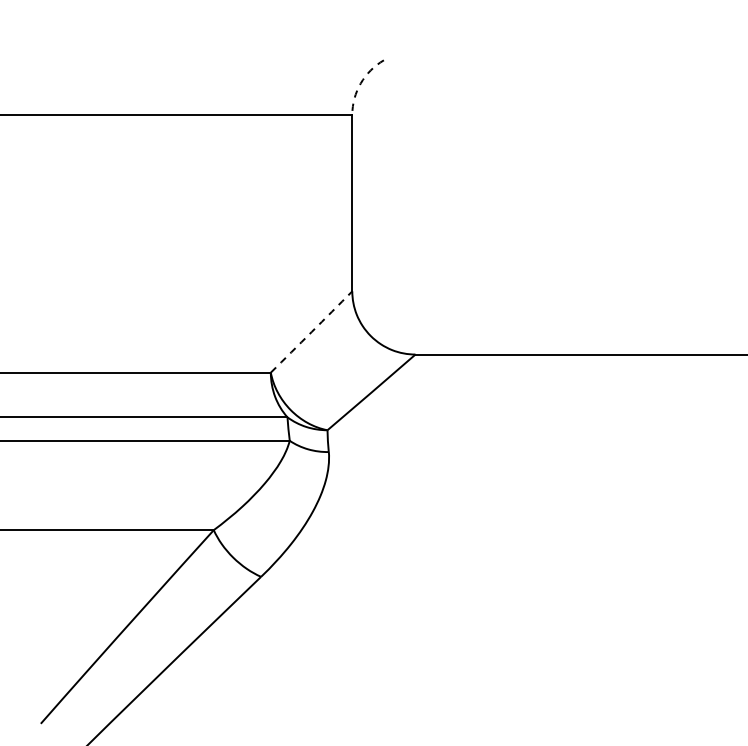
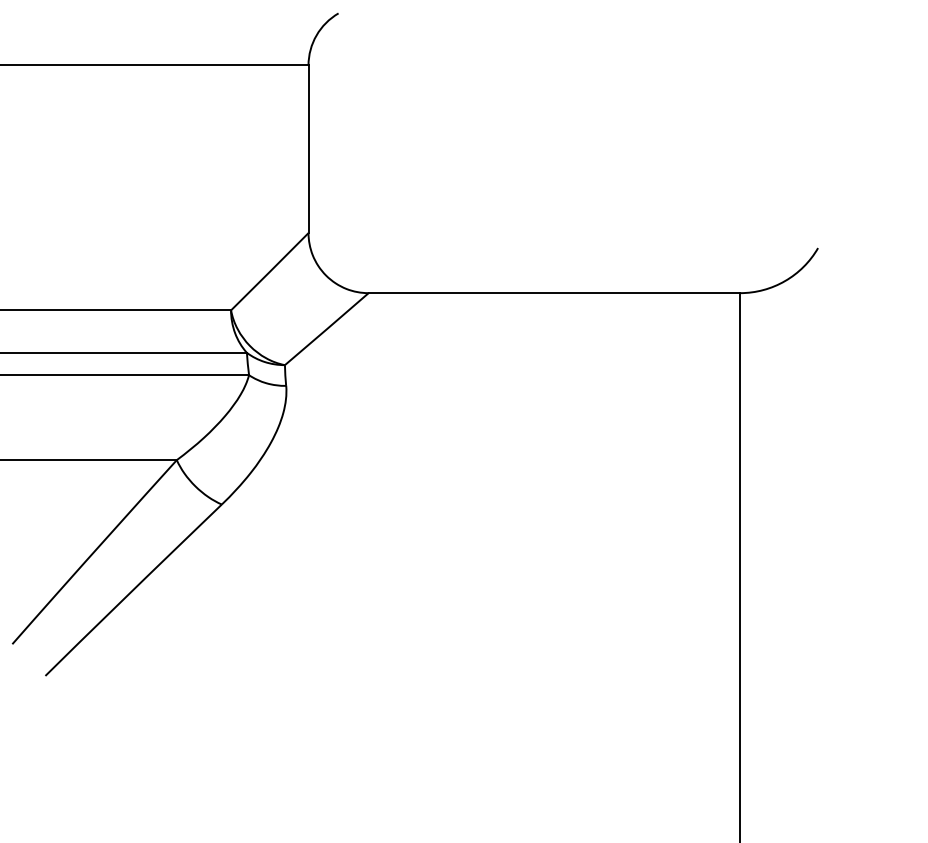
arc: (360, 83) -> (316, 35), dashed -> solid
arc: (311, 331) -> (269, 271), dashed -> solid

